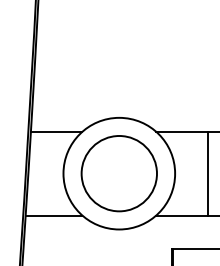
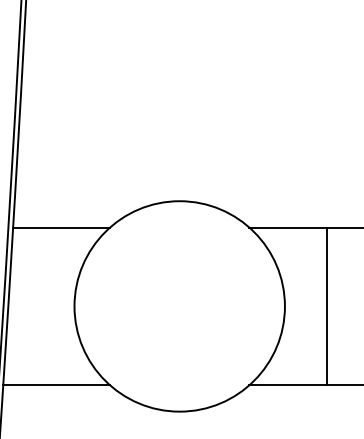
circle: (118, 173) -> (178, 306), removed
line: (208, 173) -> (327, 306), moved

